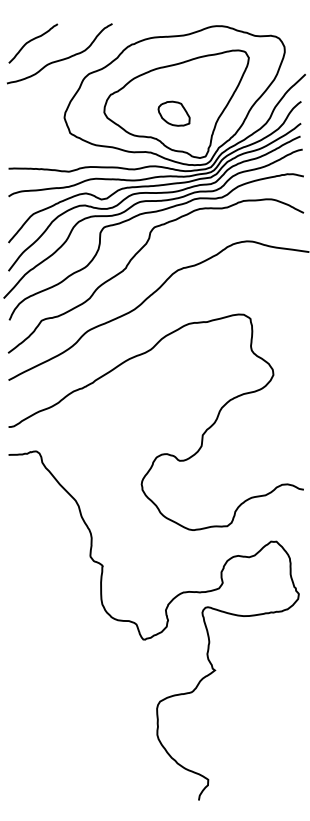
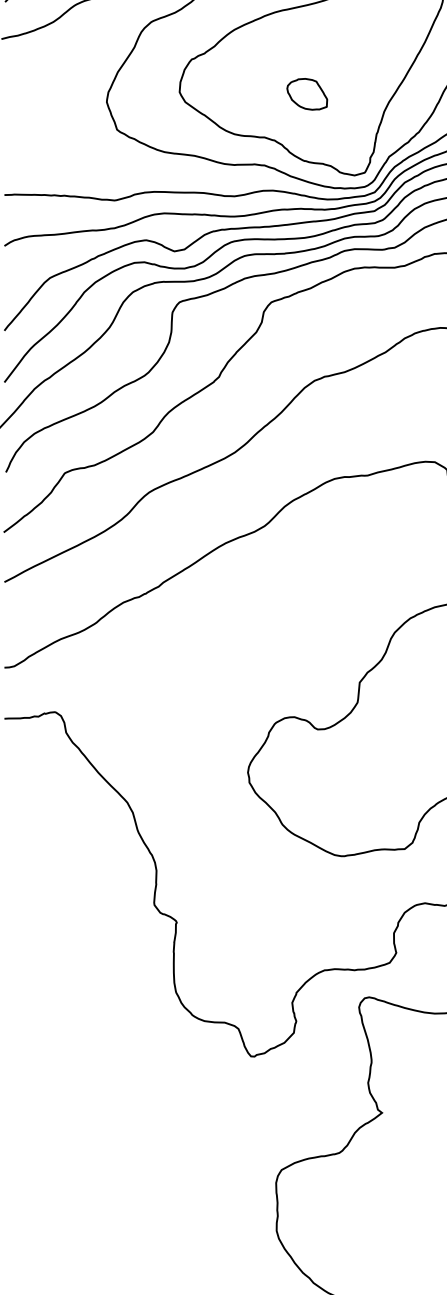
part: (173, 113) -> (306, 93), size x0.7

